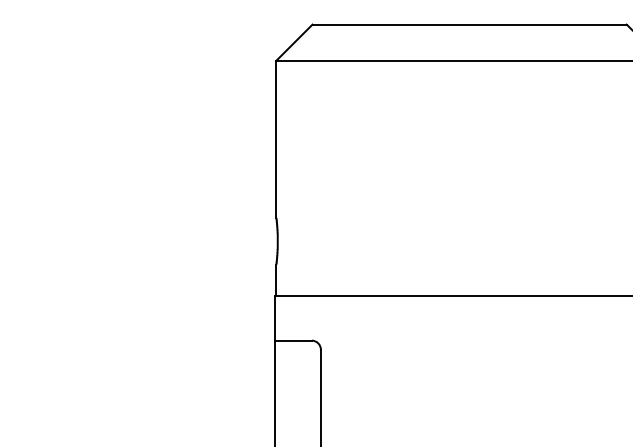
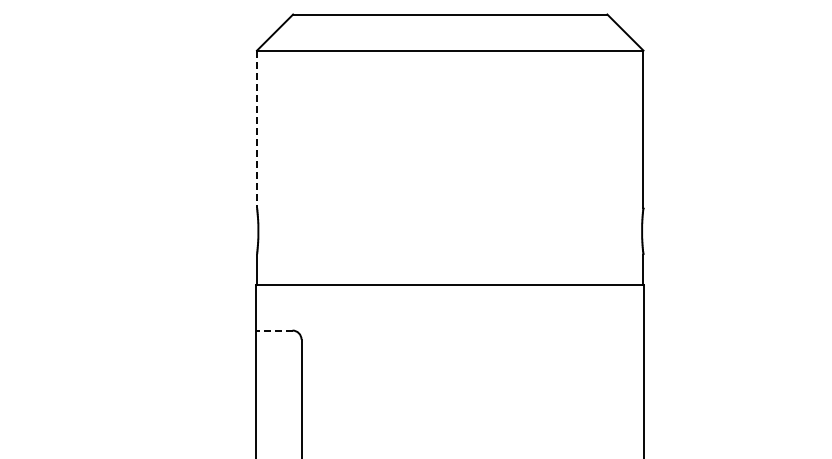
line: (276, 139) -> (257, 129), solid -> dashed
line: (292, 340) -> (273, 330), solid -> dashed

